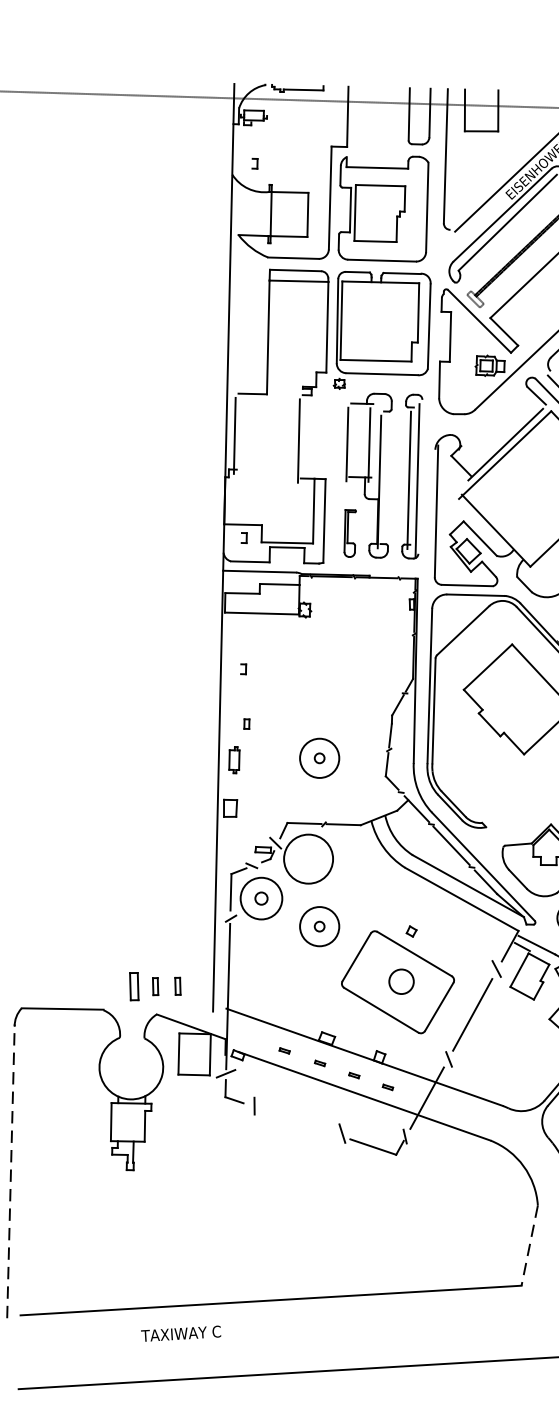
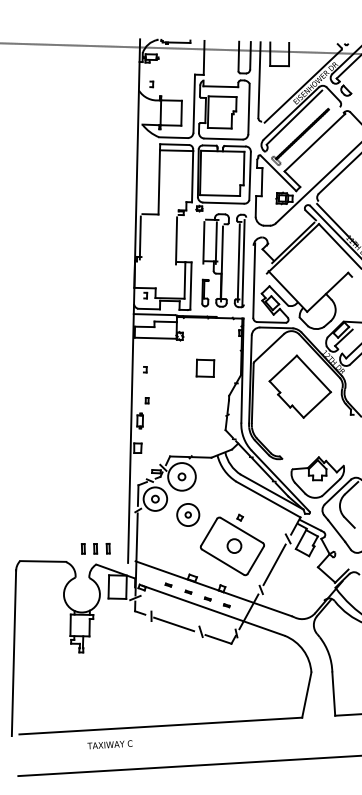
part: (350, 665) -> (205, 367), added
part: (320, 757) -> (188, 419), removed
circle: (307, 858) -> (181, 476), added
part: (132, 986) -> (82, 548), size x0.62
line: (295, 1120) -> (174, 624), added
line: (11, 1172) -> (14, 653), dashed -> solid
line: (529, 1246) -> (306, 695), dashed -> solid

